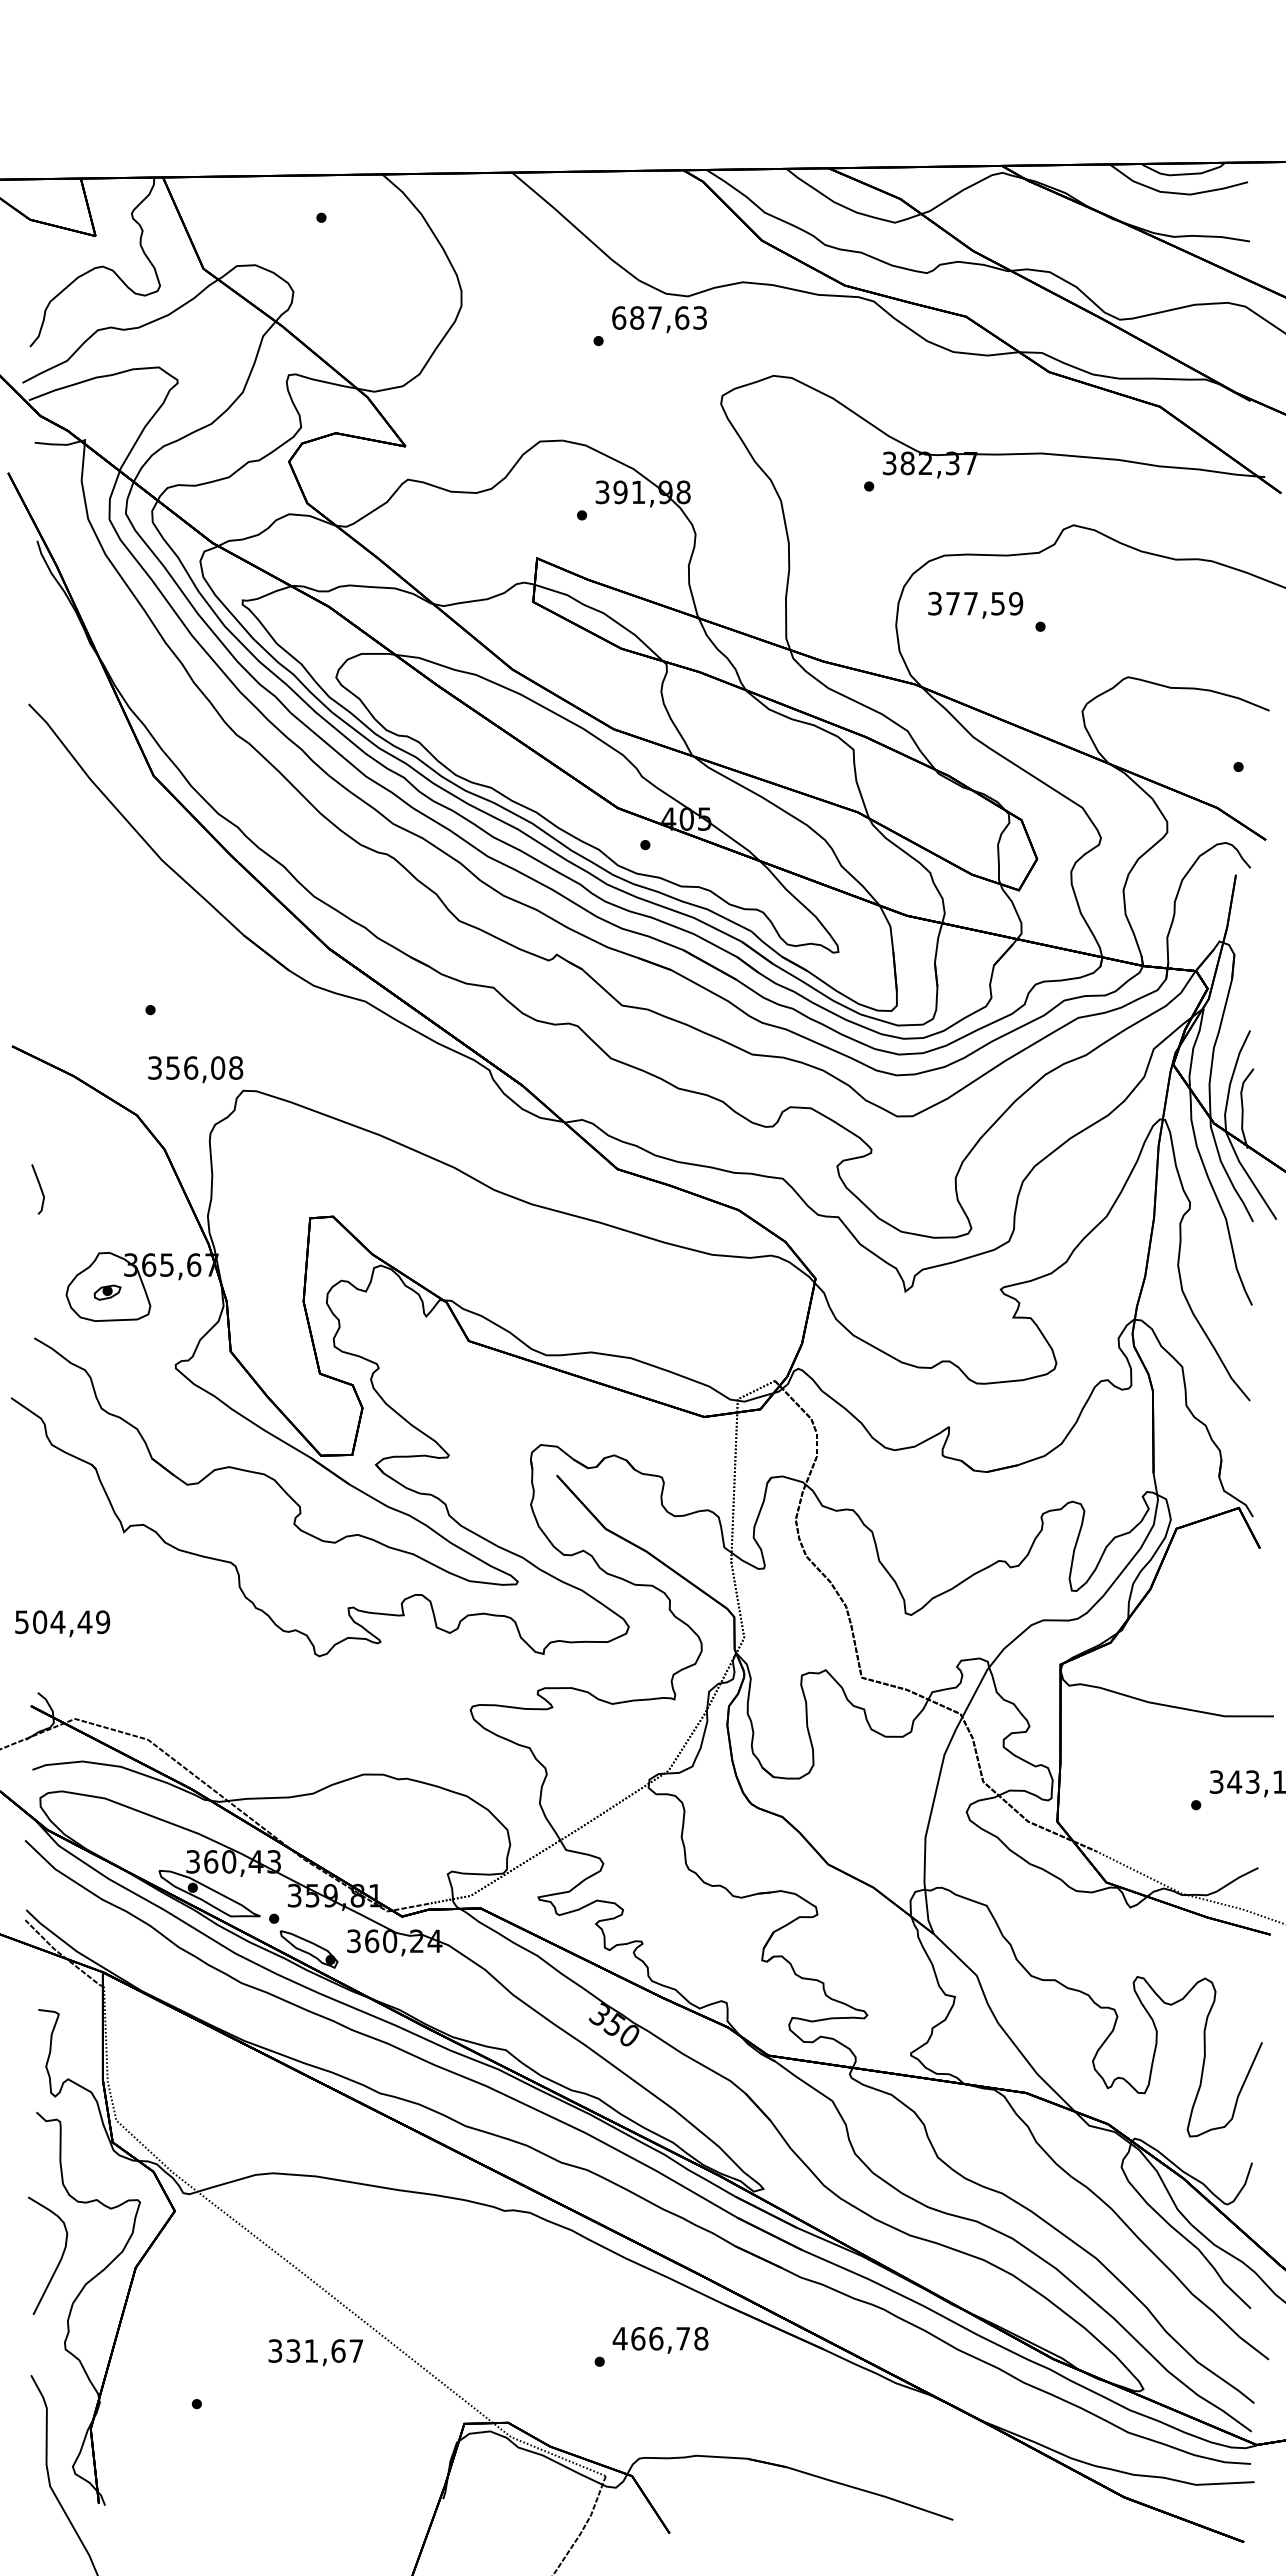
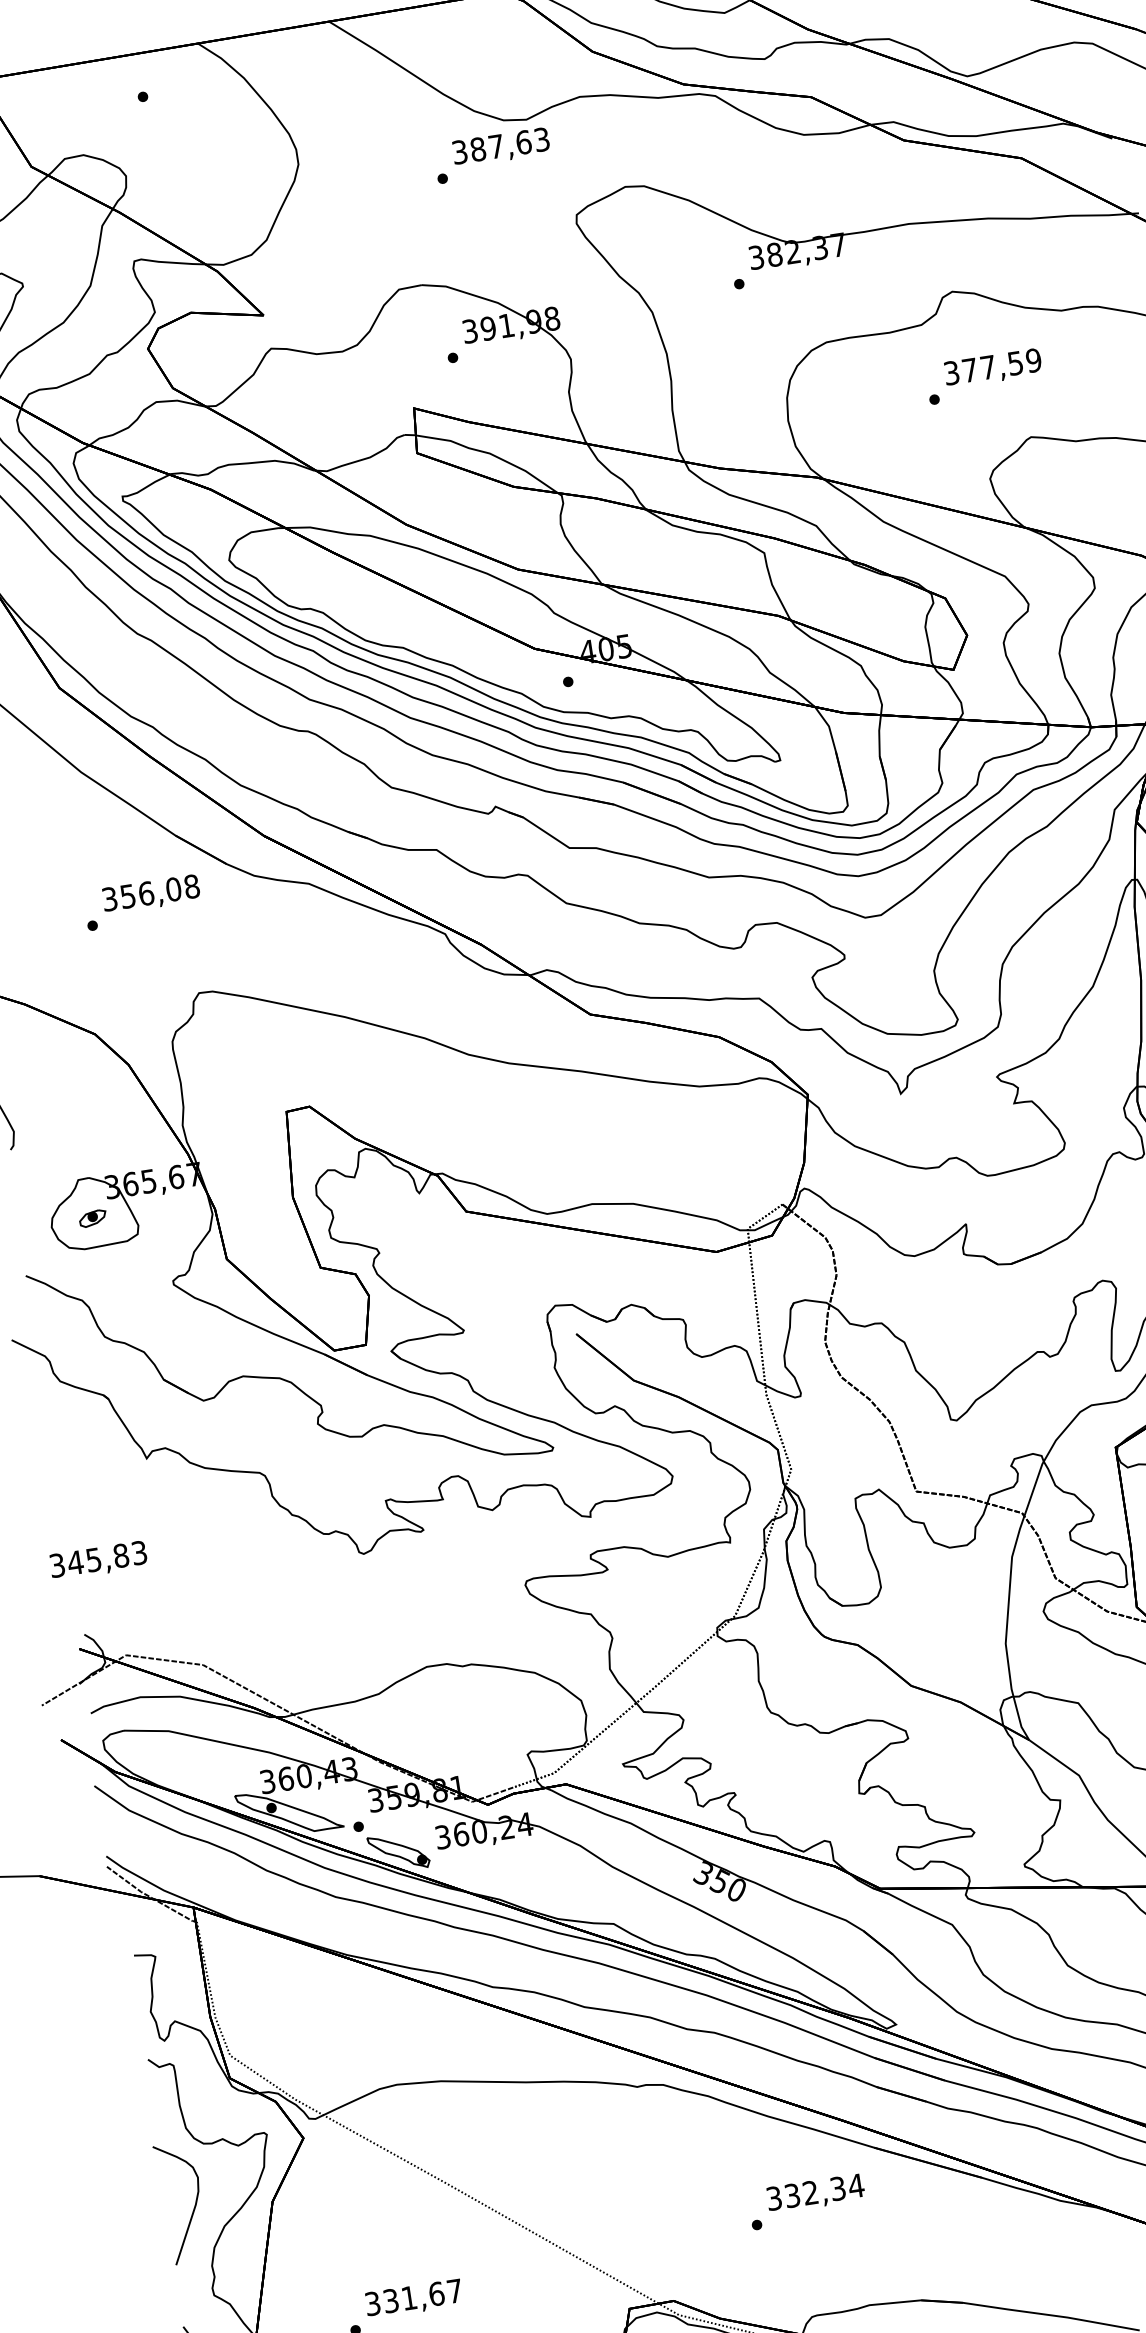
text: (619, 317) -> (460, 151), 687,63 -> 387,63
text: (975, 604) -> (992, 367), moved
text: (195, 1069) -> (151, 894), moved
text: (62, 1622) -> (98, 1559), 504,49 -> 345,83
text: (660, 2338) -> (814, 2192), 466,78 -> 332,34
text: (315, 2352) -> (413, 2299), moved

